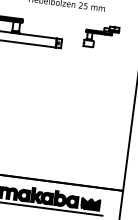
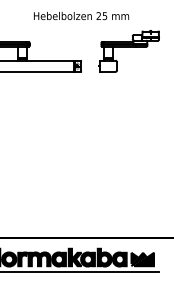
part: (100, 36) -> (128, 50), size x1.43

